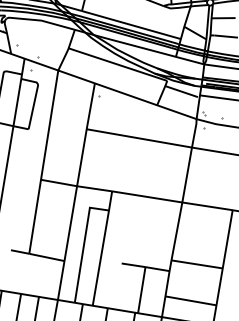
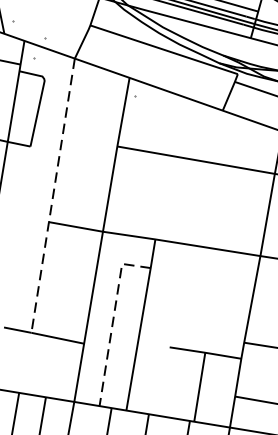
line: (43, 163) -> (52, 197), solid -> dashed
line: (84, 244) -> (114, 318), solid -> dashed

